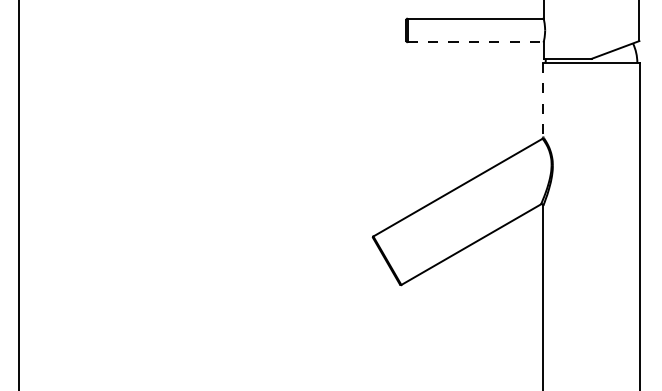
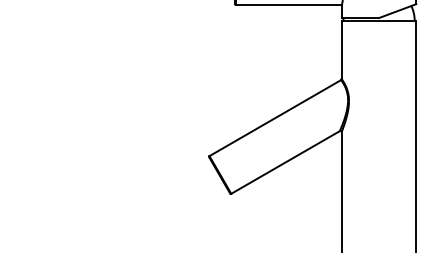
line: (475, 42) -> (288, 5), dashed -> solid
line: (543, 100) -> (341, 50), dashed -> solid

